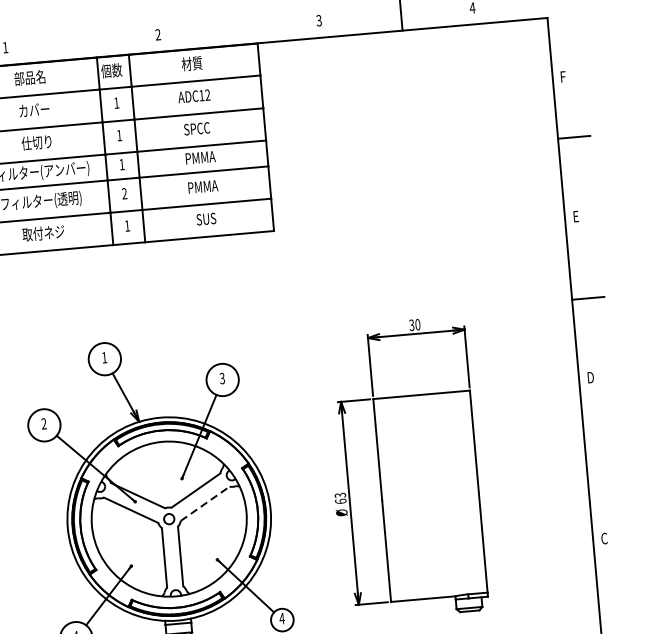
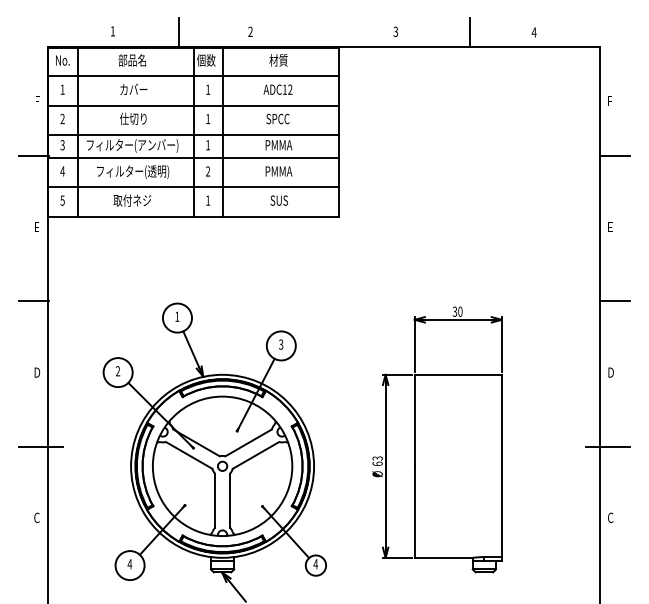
line: (79, 42) -> (179, 32), added
line: (593, 459) -> (607, 446), added
line: (204, 503) -> (255, 455), dashed -> solid

